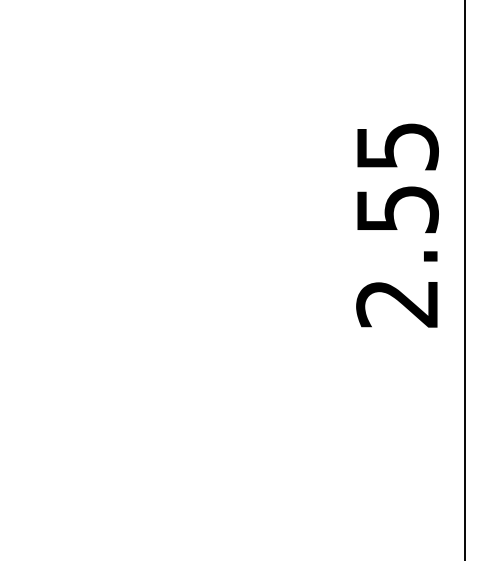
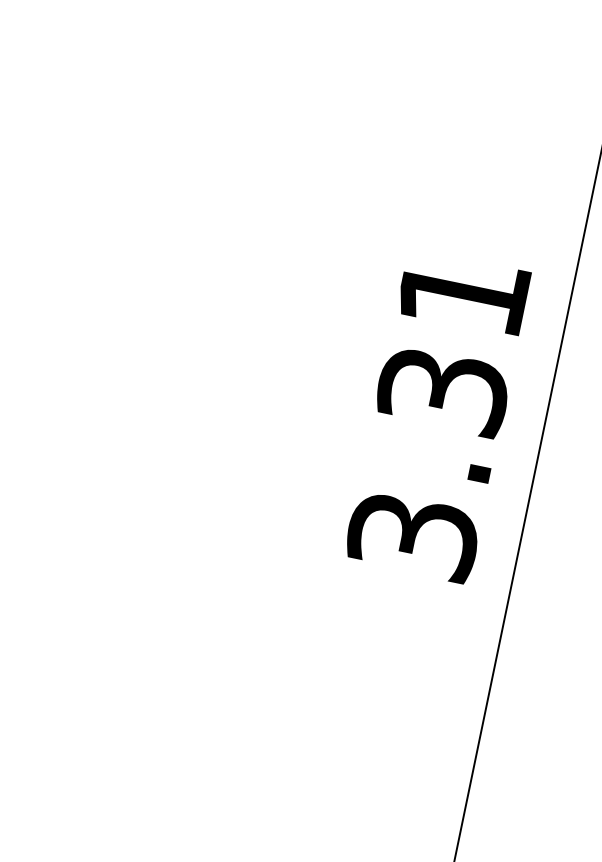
text: (397, 225) -> (438, 415), 2.55 -> 3.31

